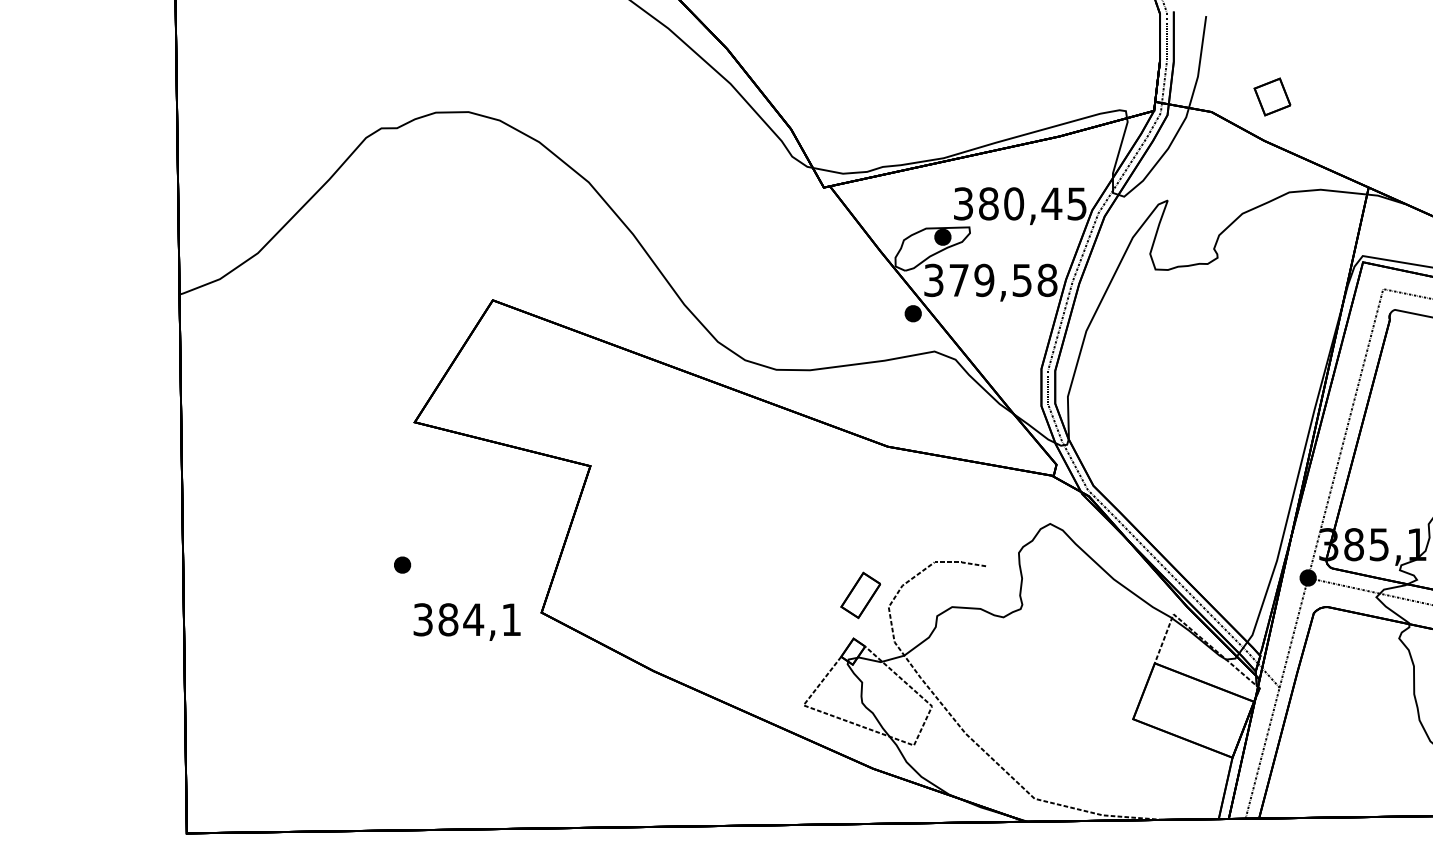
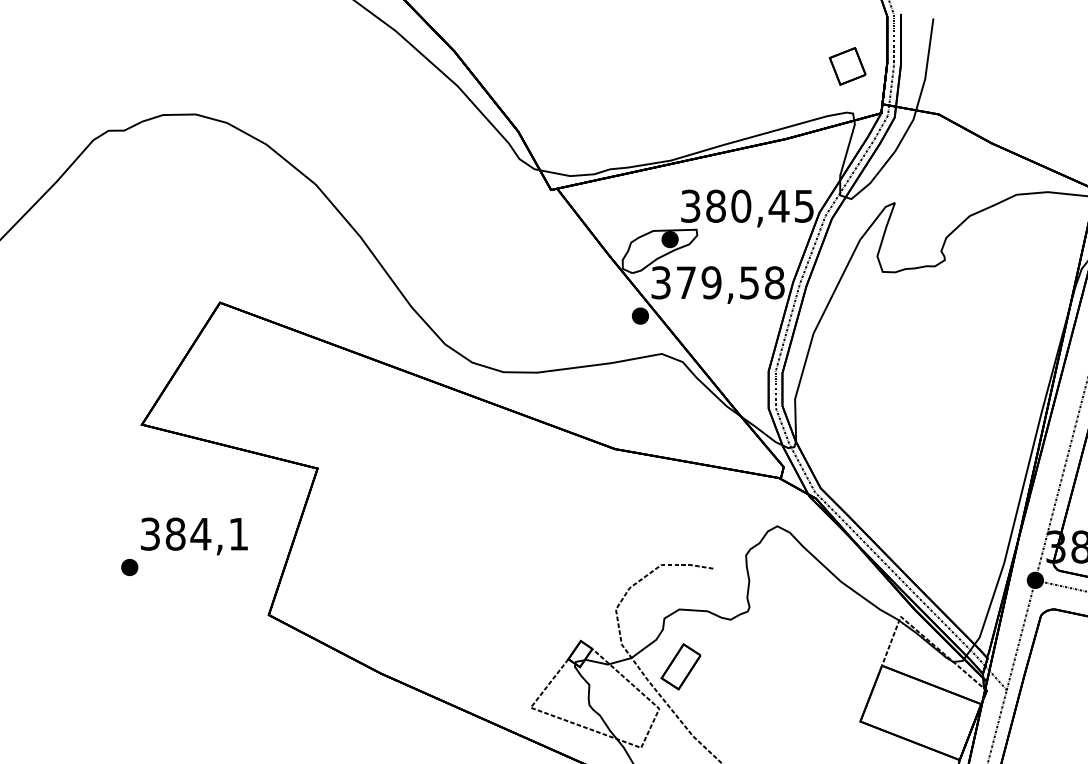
part: (1272, 96) -> (847, 65), moved
part: (860, 595) -> (680, 666), moved
text: (466, 621) -> (193, 535), moved

